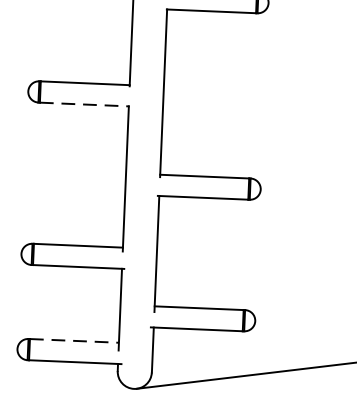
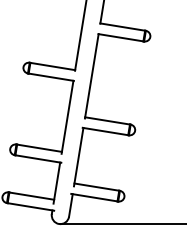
line: (85, 104) -> (51, 77), dashed -> solid
line: (73, 341) -> (31, 196), dashed -> solid

